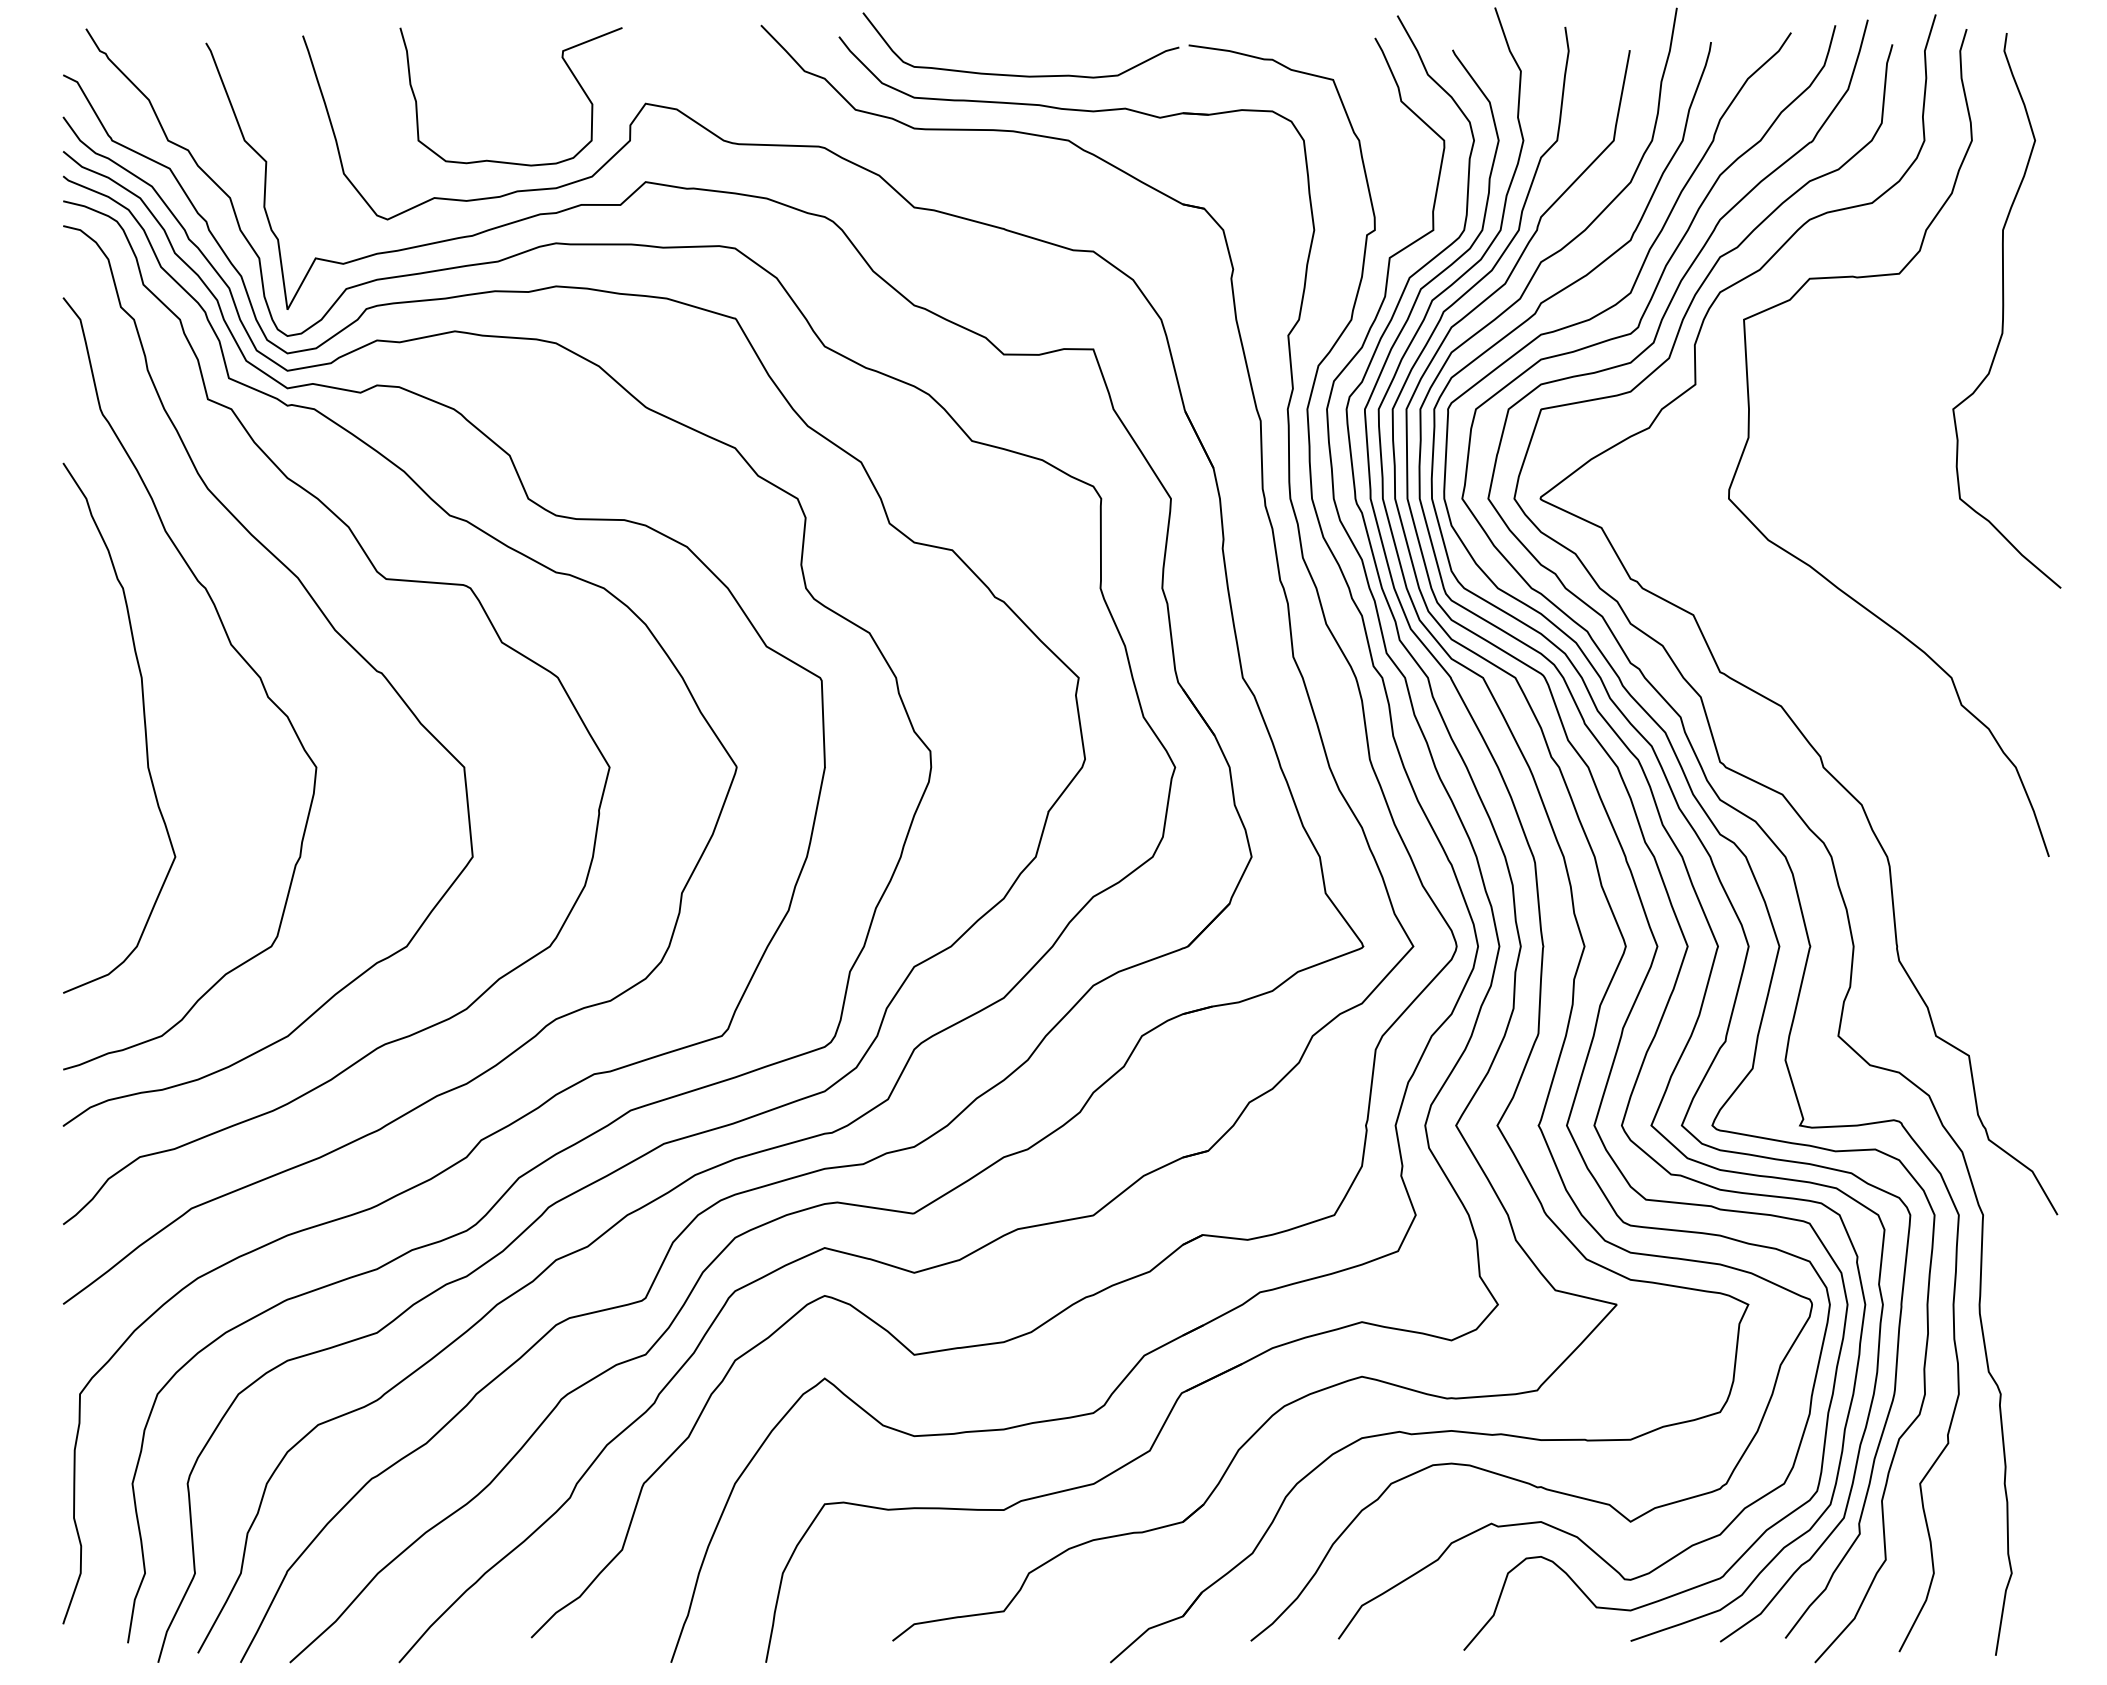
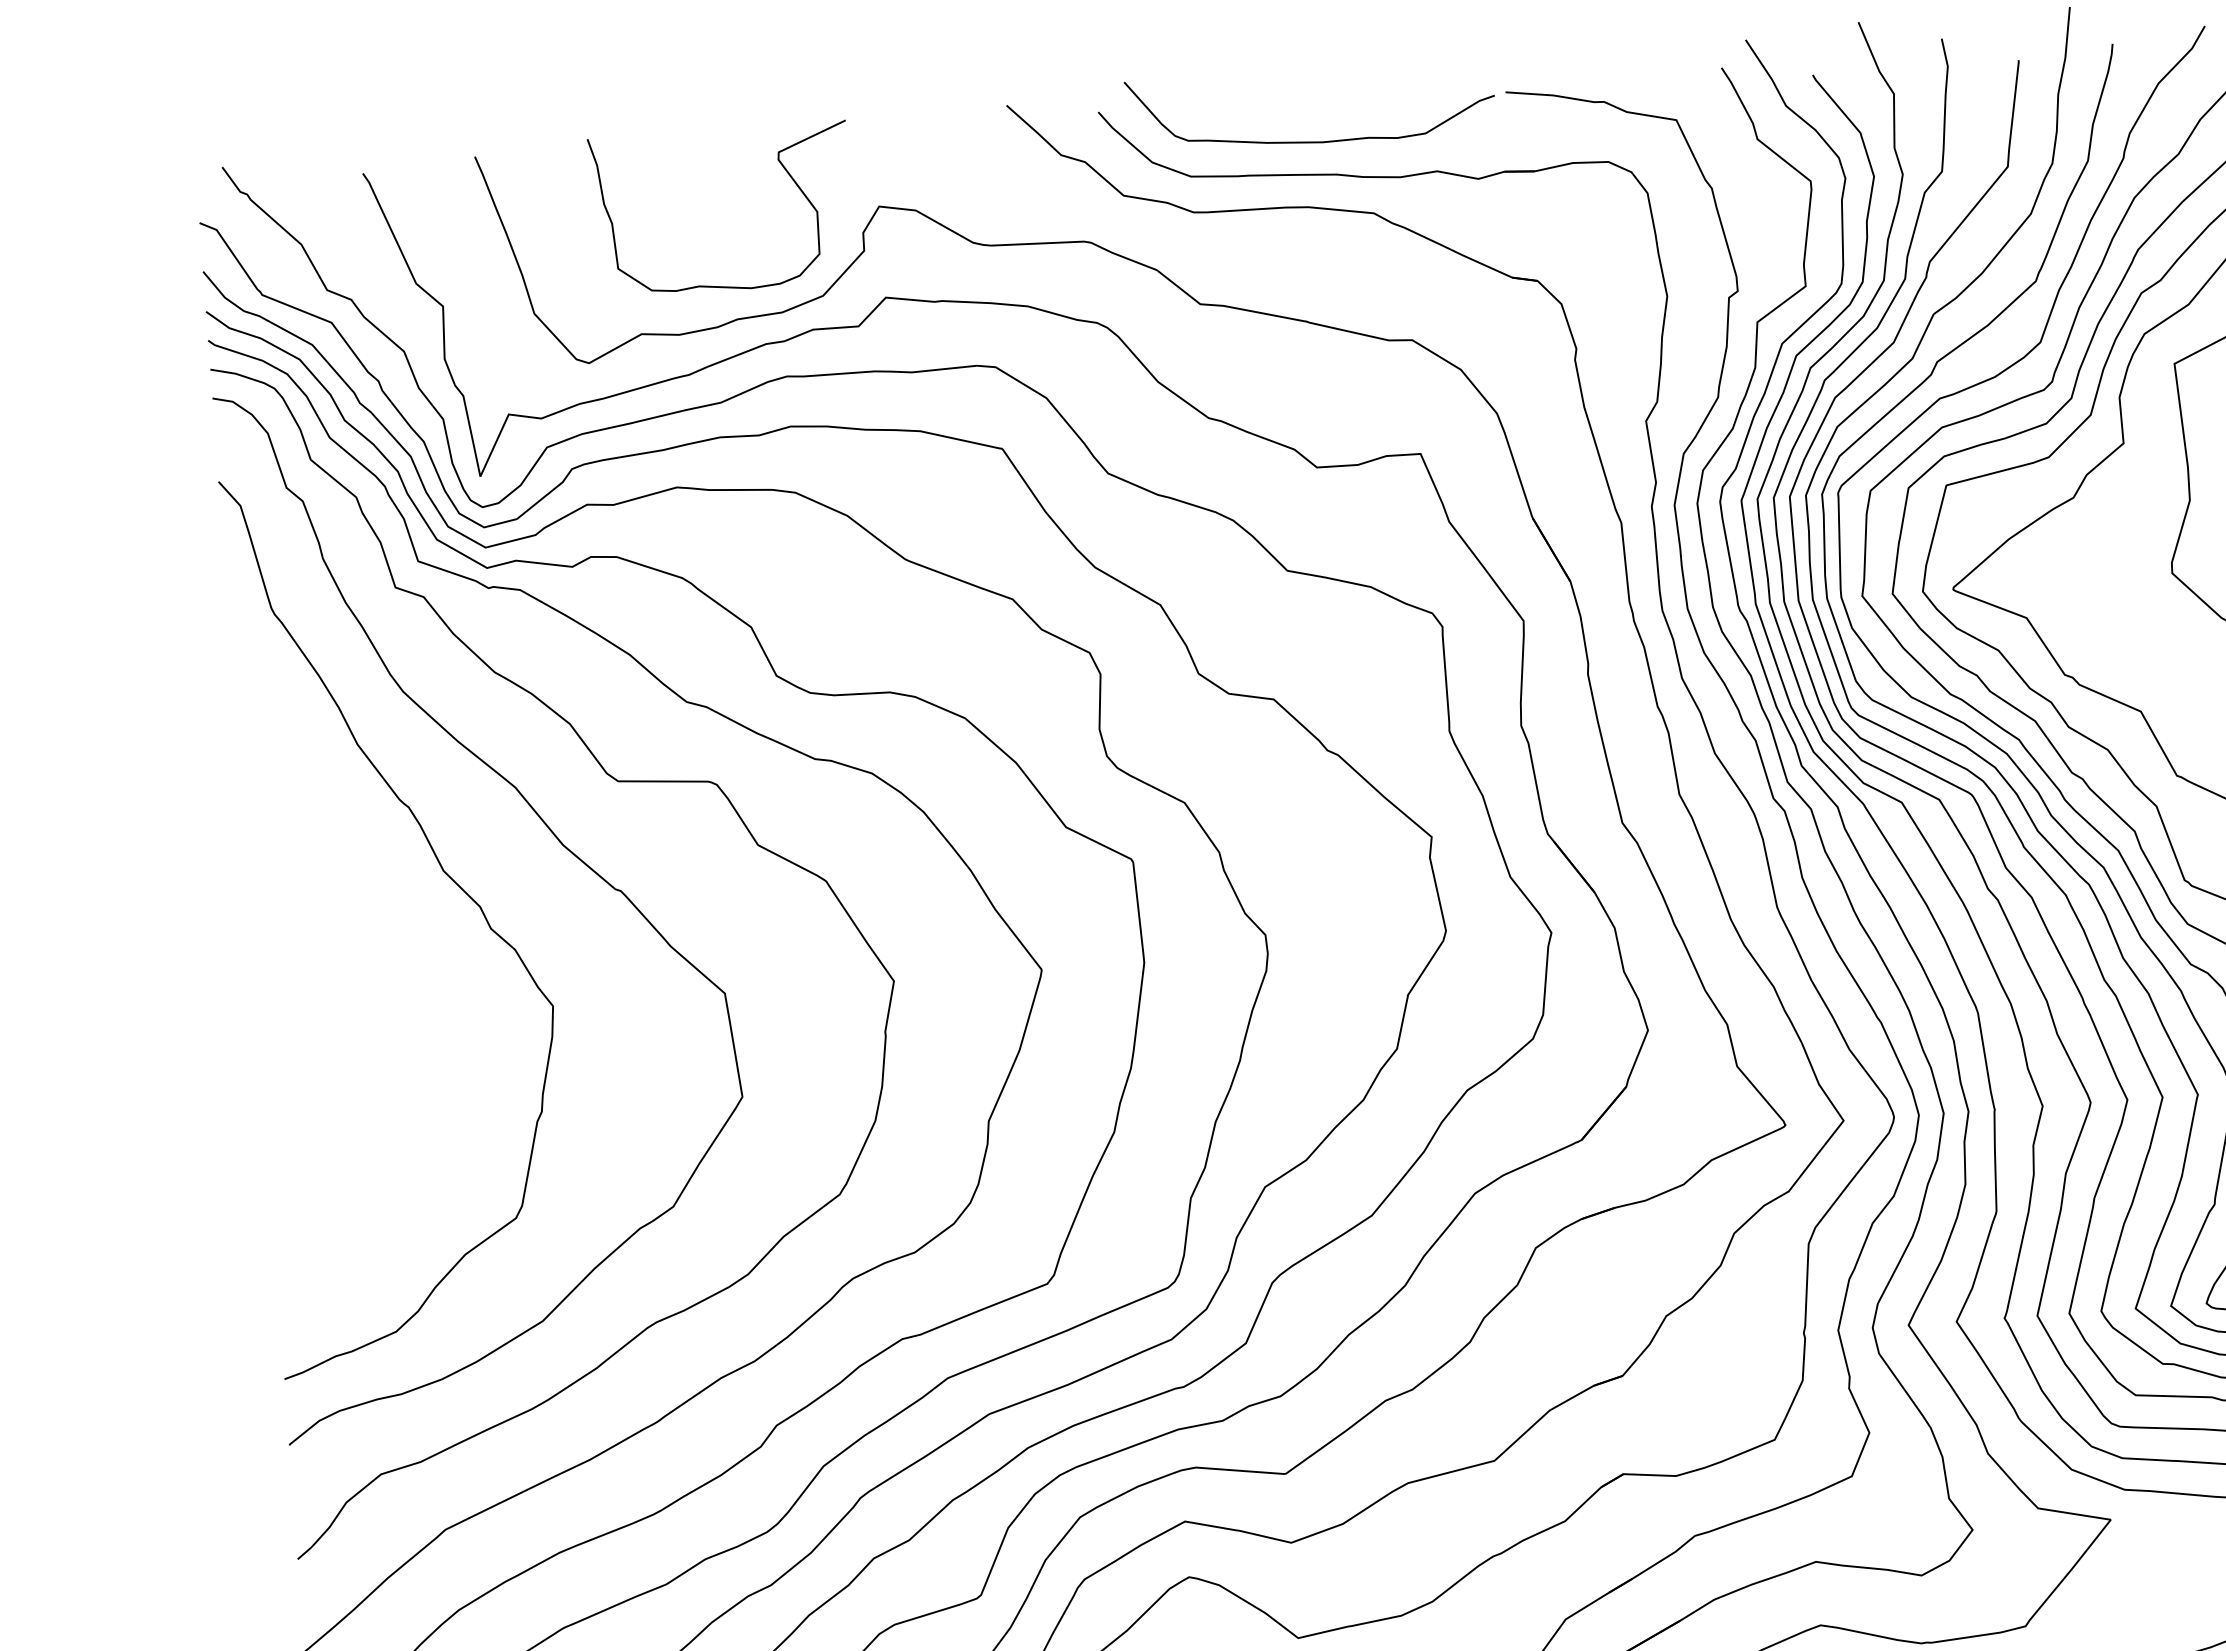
curve: (144, 727) -> (349, 974), removed

